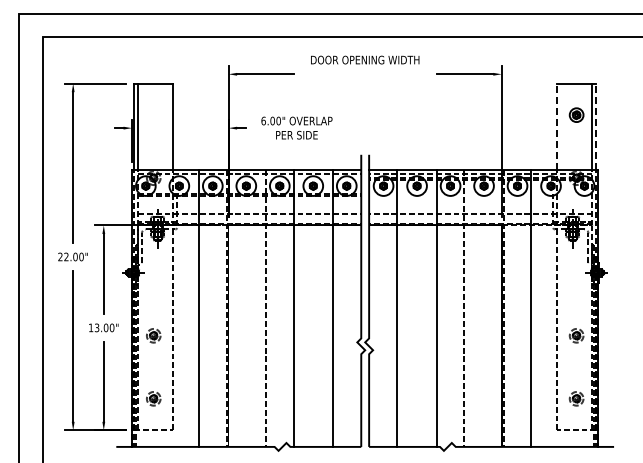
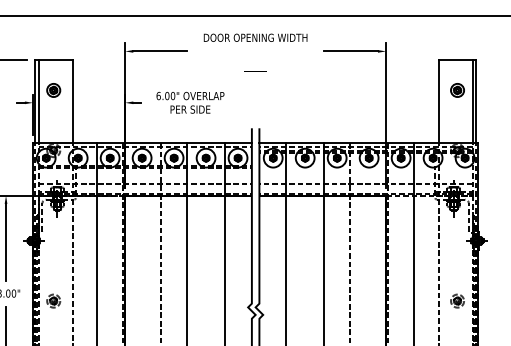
part: (153, 114) -> (53, 89), added
line: (556, 126) -> (438, 101), dashed -> solid
line: (596, 126) -> (476, 101), dashed -> solid

